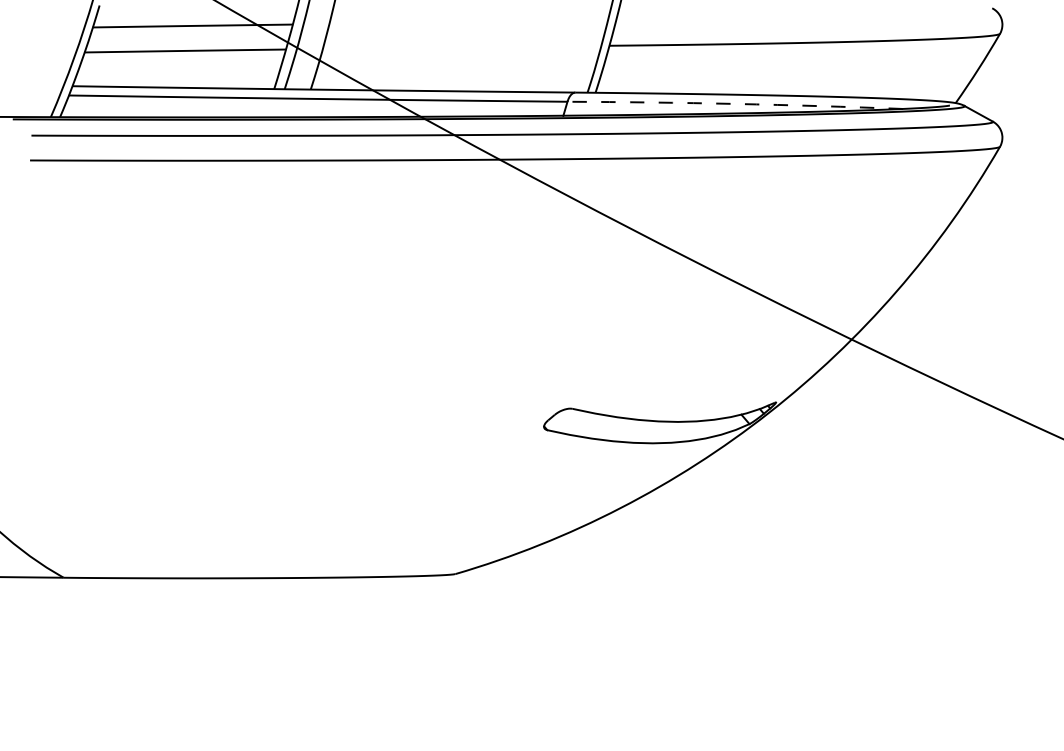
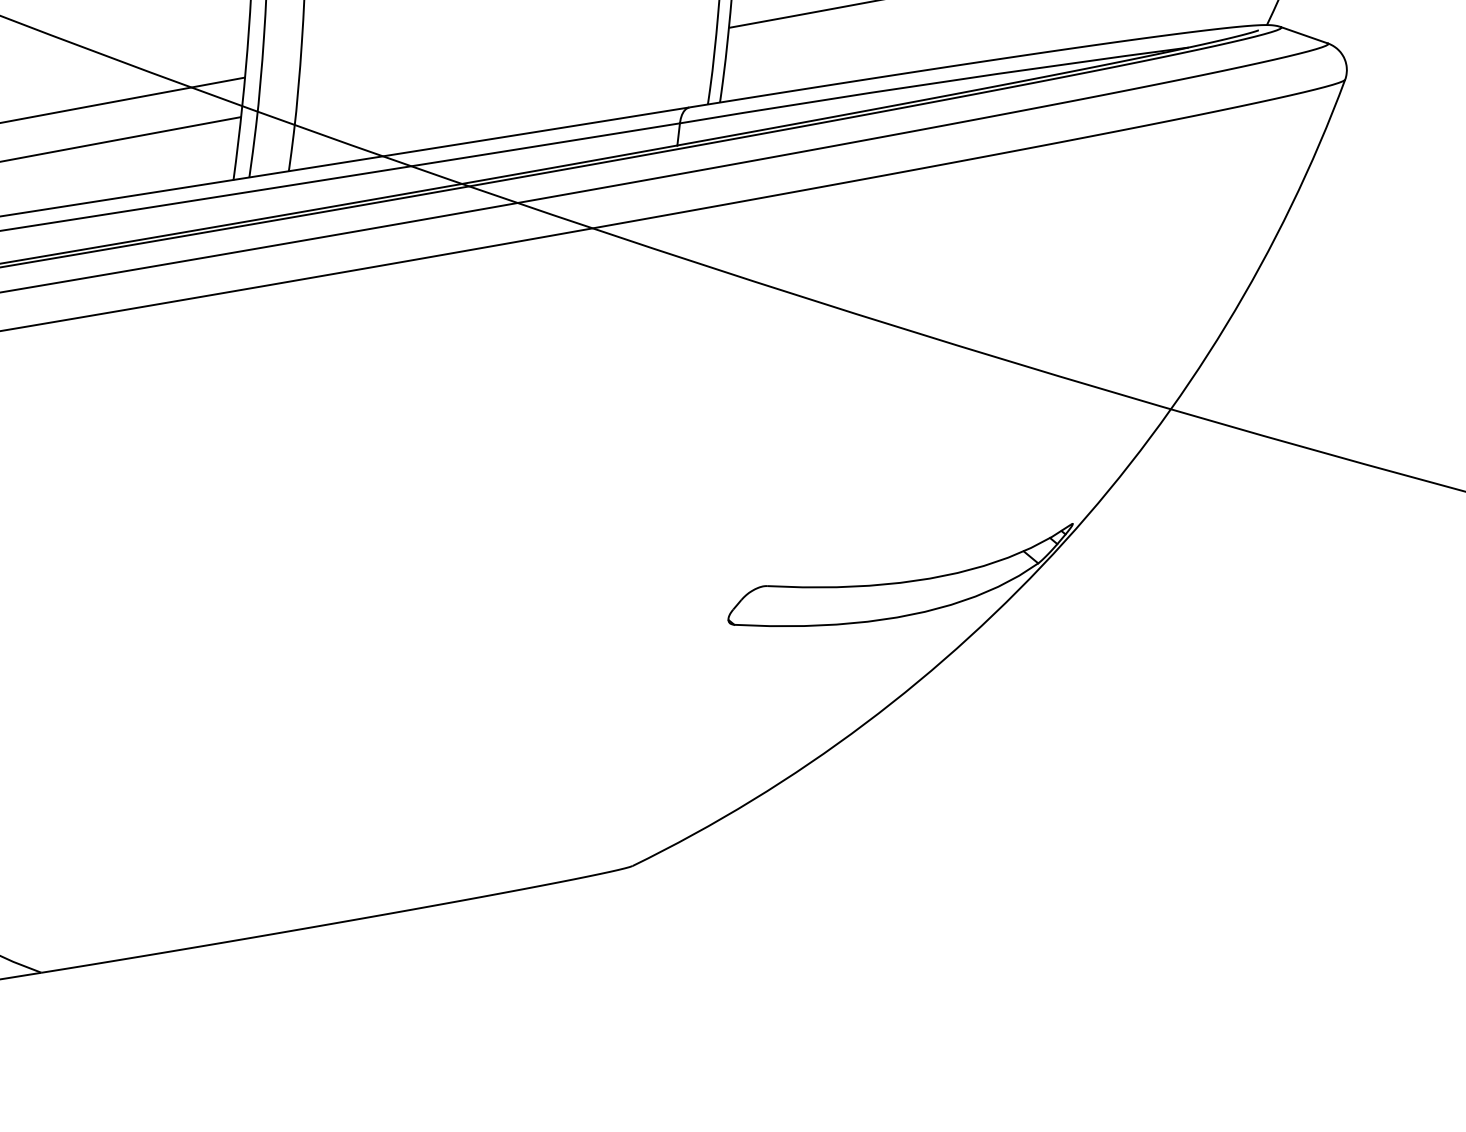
arc: (735, 103) -> (934, 82), dashed -> solid

